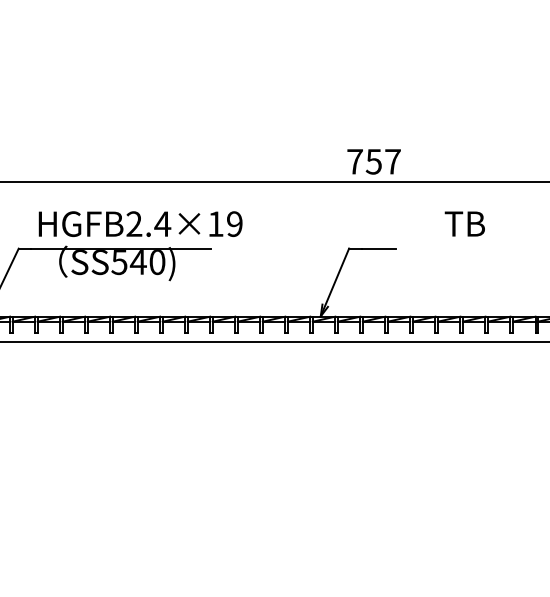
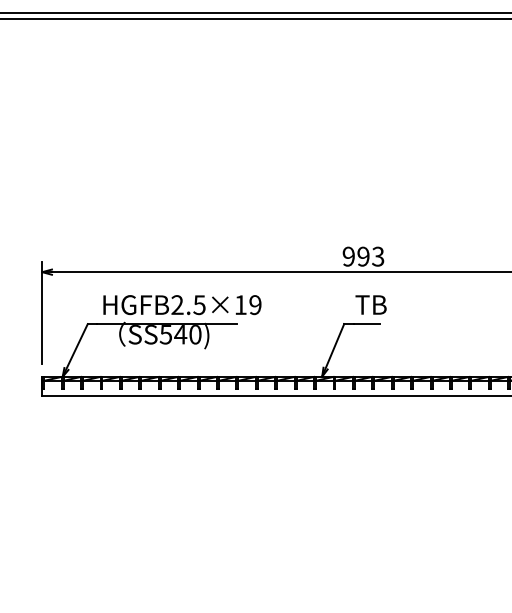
text: (373, 161) -> (363, 256), 757 -> 993
text: (464, 223) -> (370, 304), moved
text: (162, 224) -> (199, 305), HGFB2.4×19 -> HGFB2.5×19

